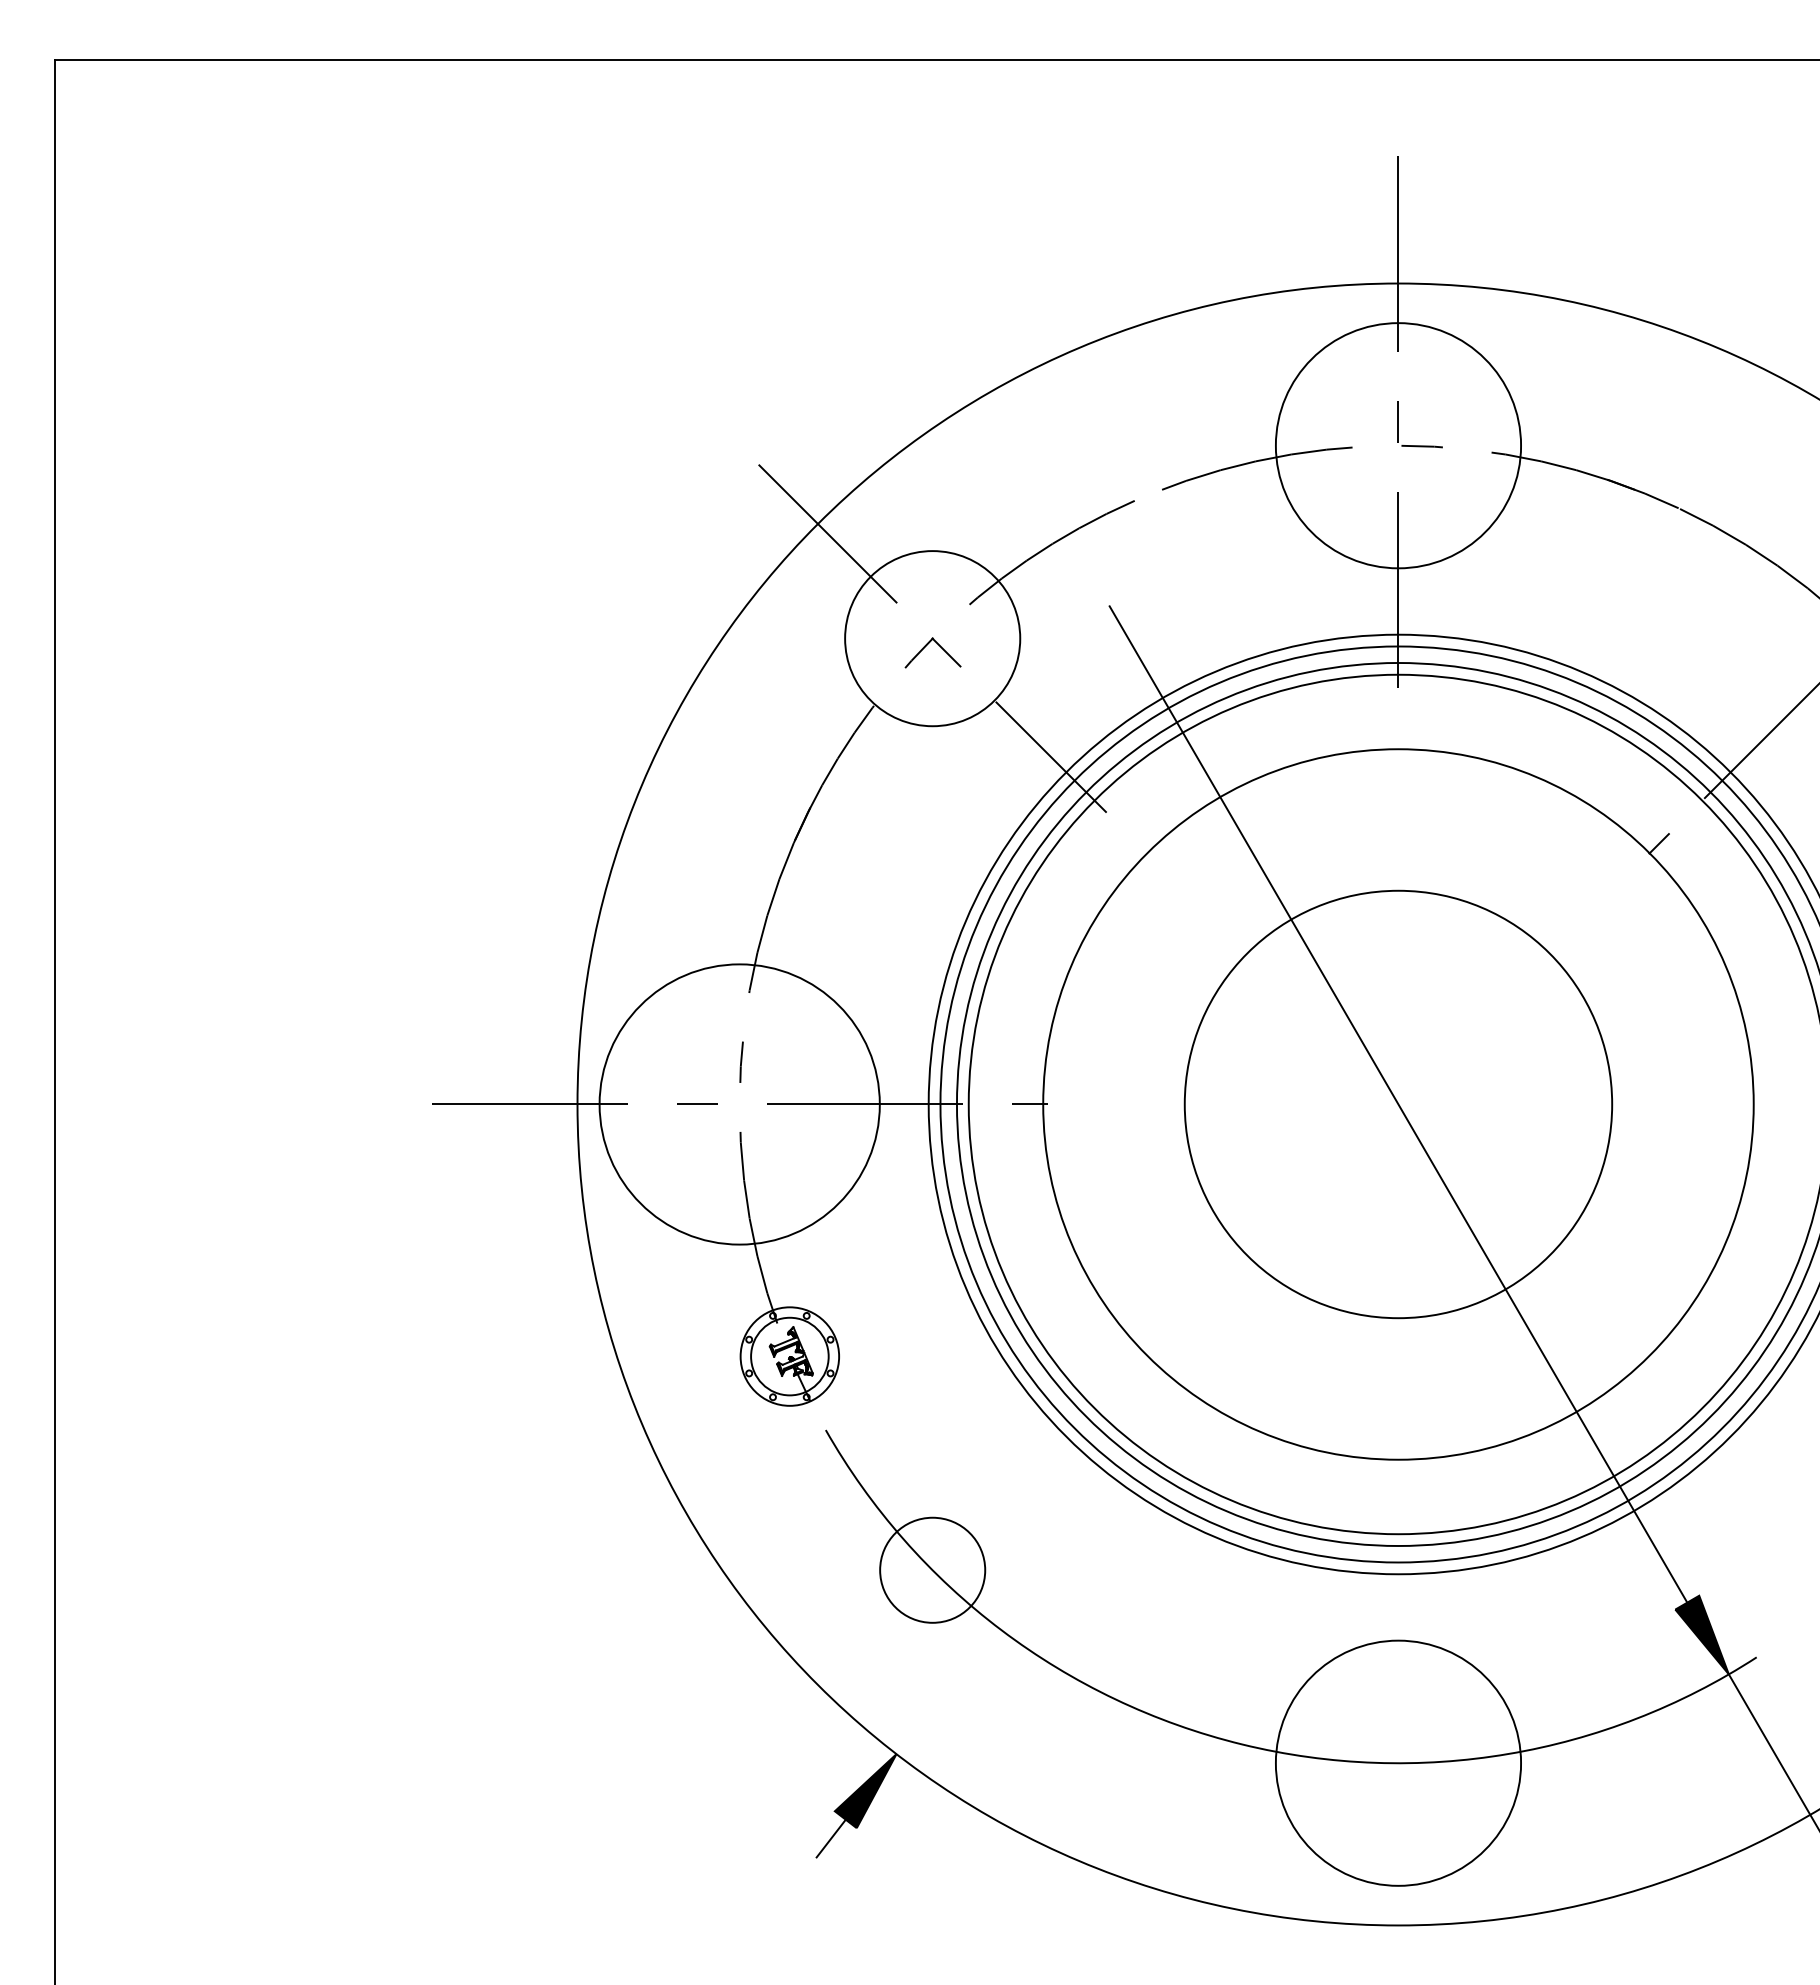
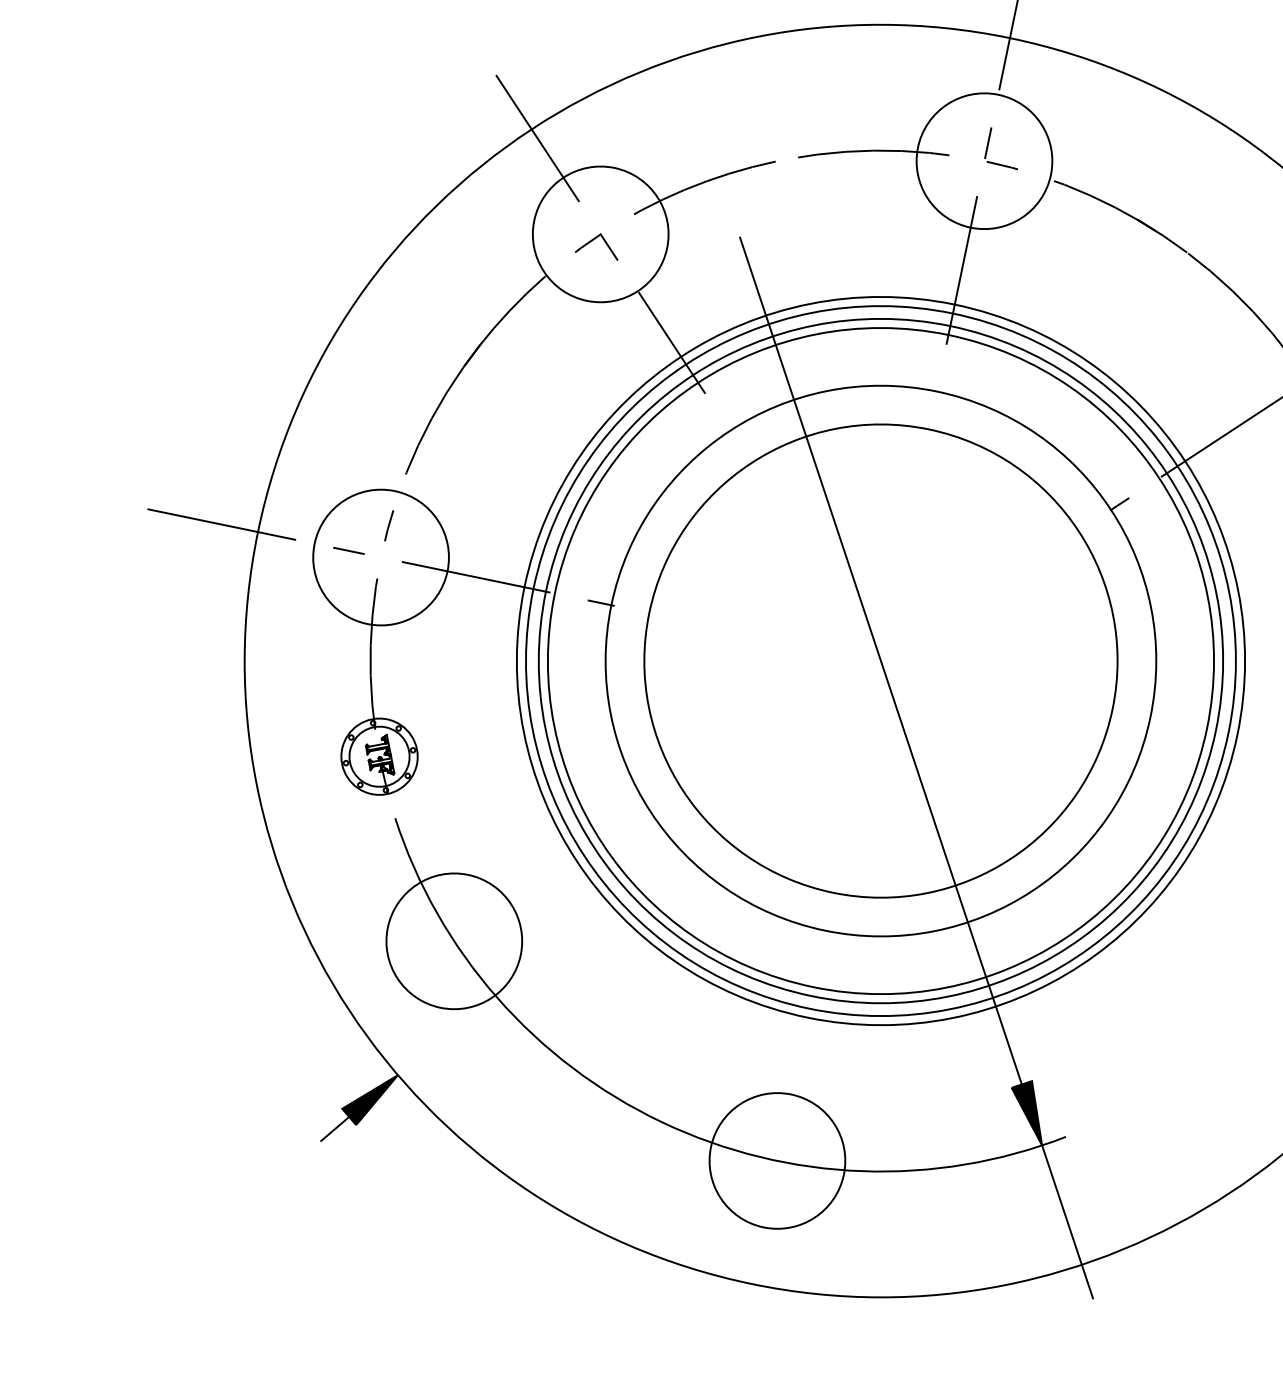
circle: (1398, 445) -> (984, 161), size x0.71
circle: (739, 1104) -> (380, 557), size x0.62
circle: (1398, 1104) -> (880, 661), size x1.43
circle: (932, 1569) -> (454, 940), size x1.67
circle: (1398, 1762) -> (777, 1160), size x0.71

